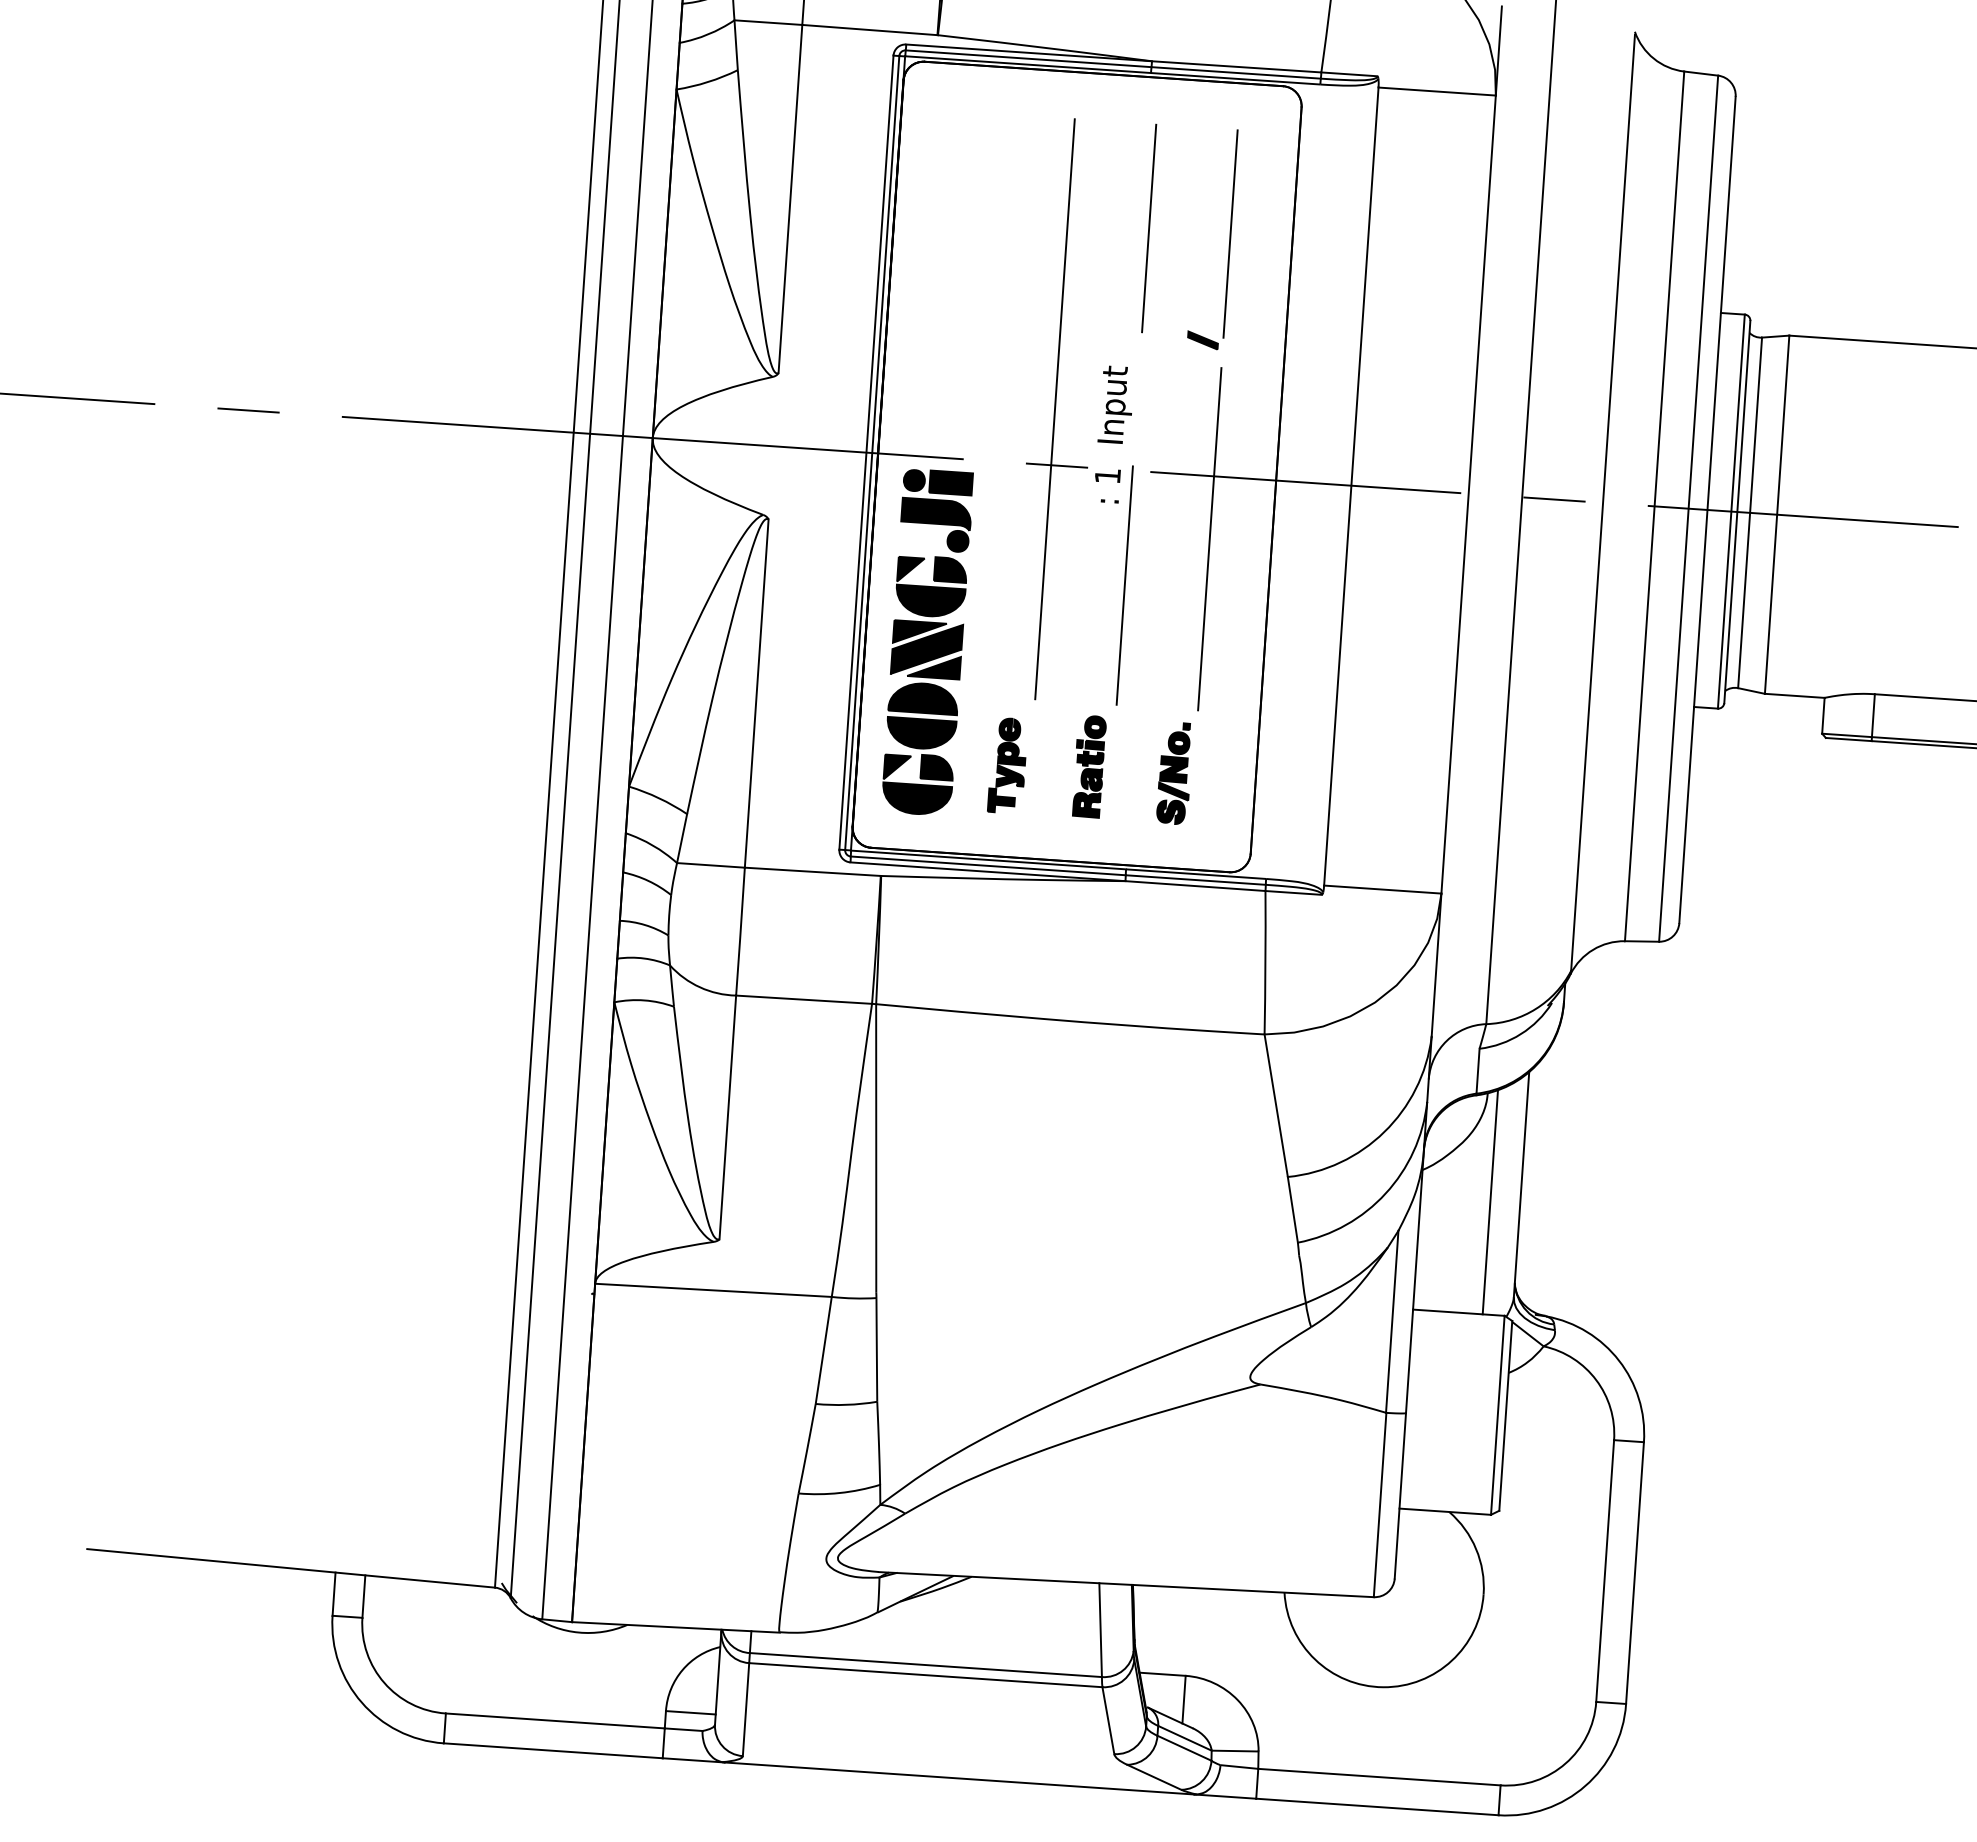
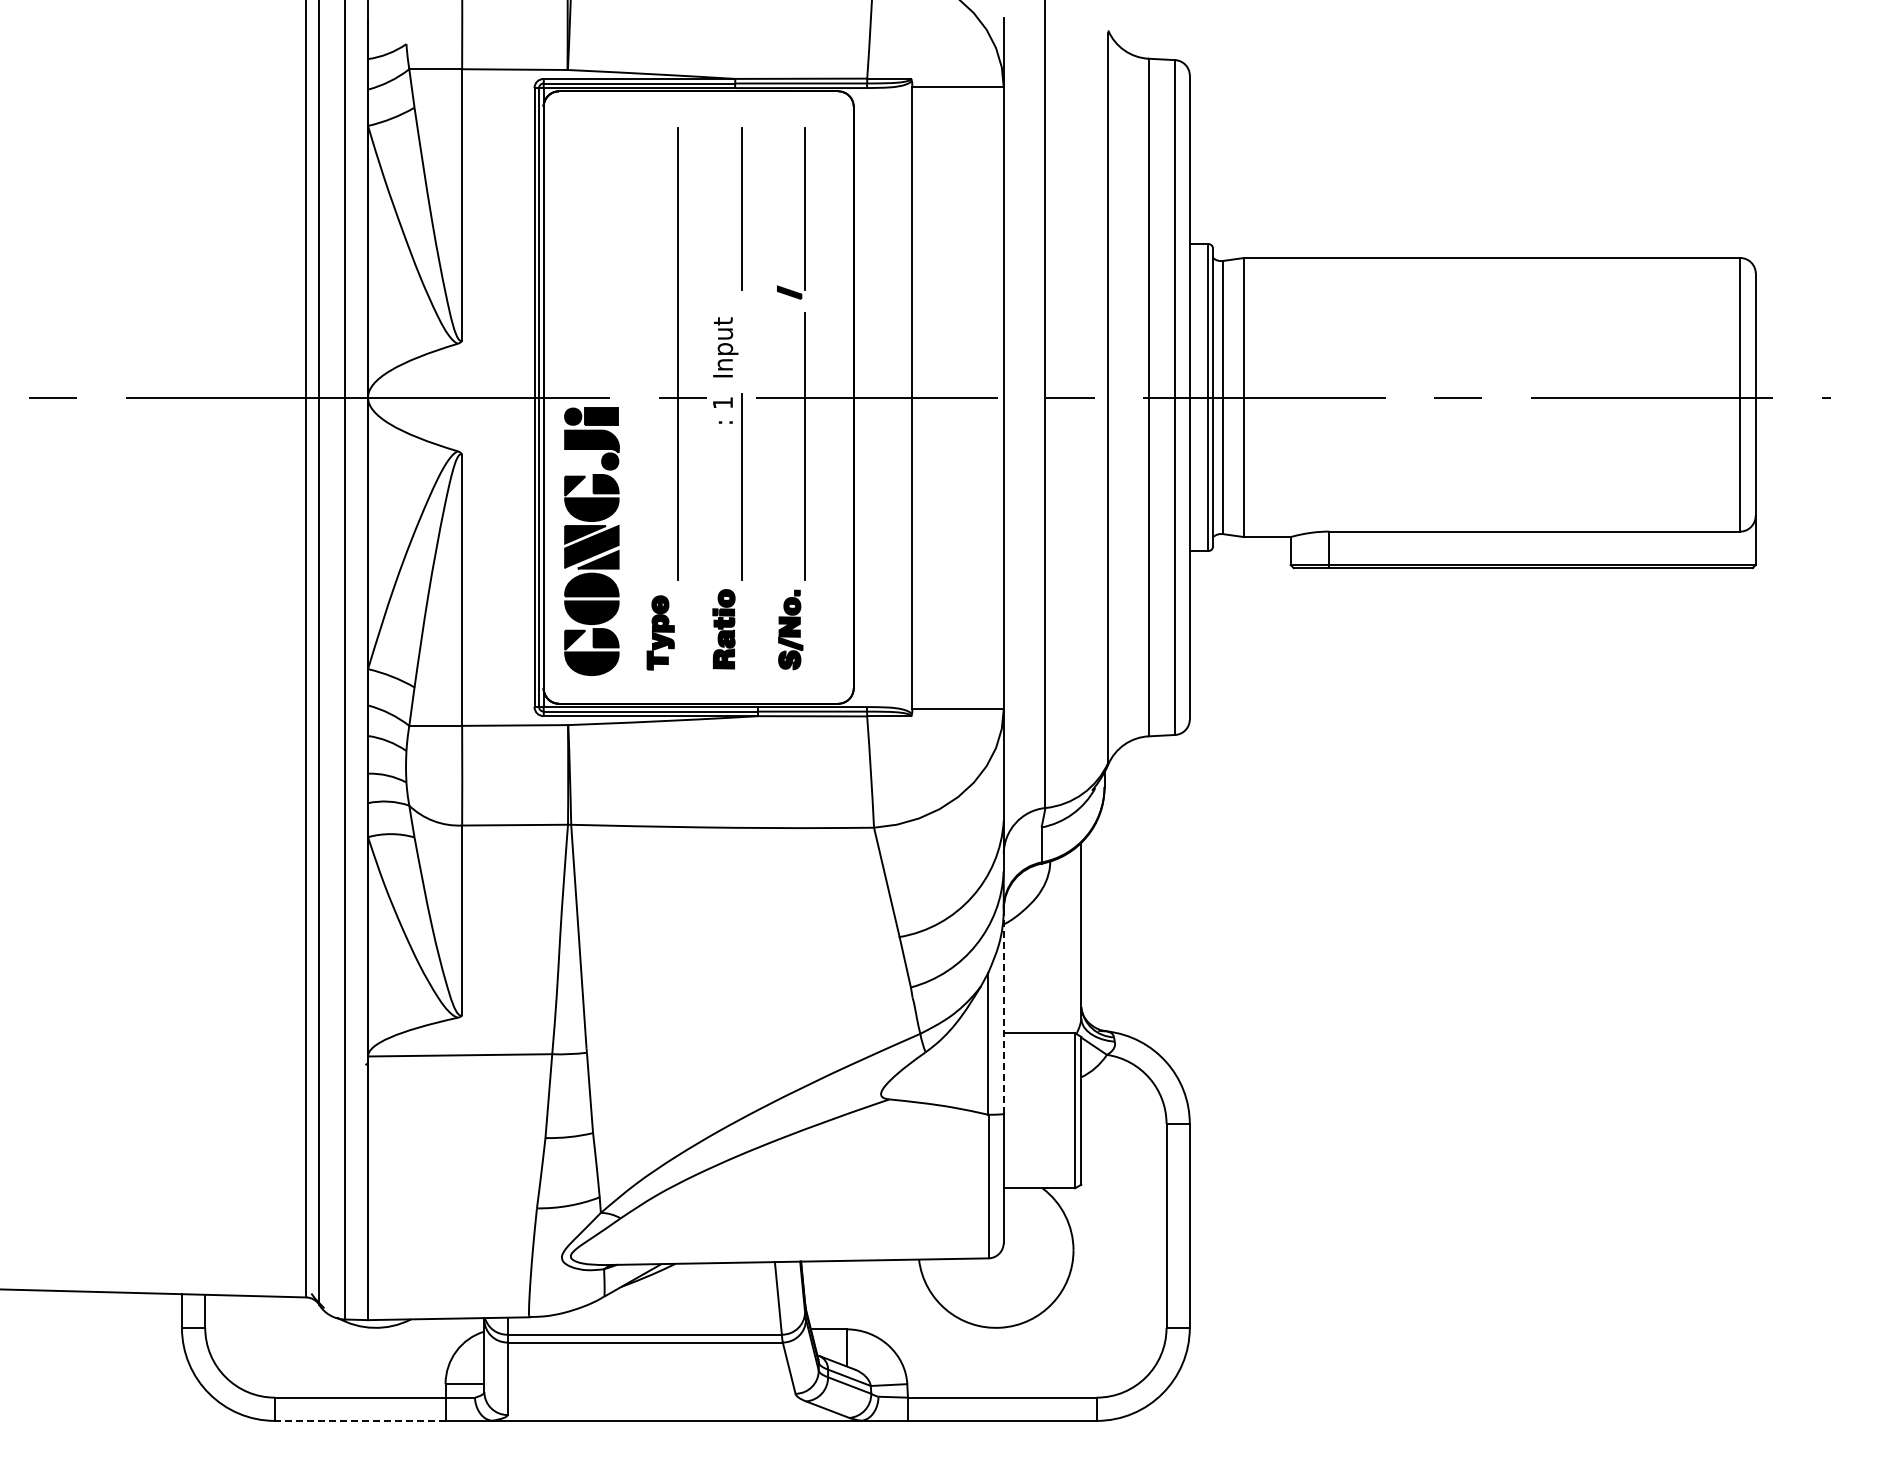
line: (1491, 1201) -> (1058, 945), removed
line: (1414, 1282) -> (1003, 1012), solid -> dashed
line: (552, 1750) -> (359, 1420), solid -> dashed

